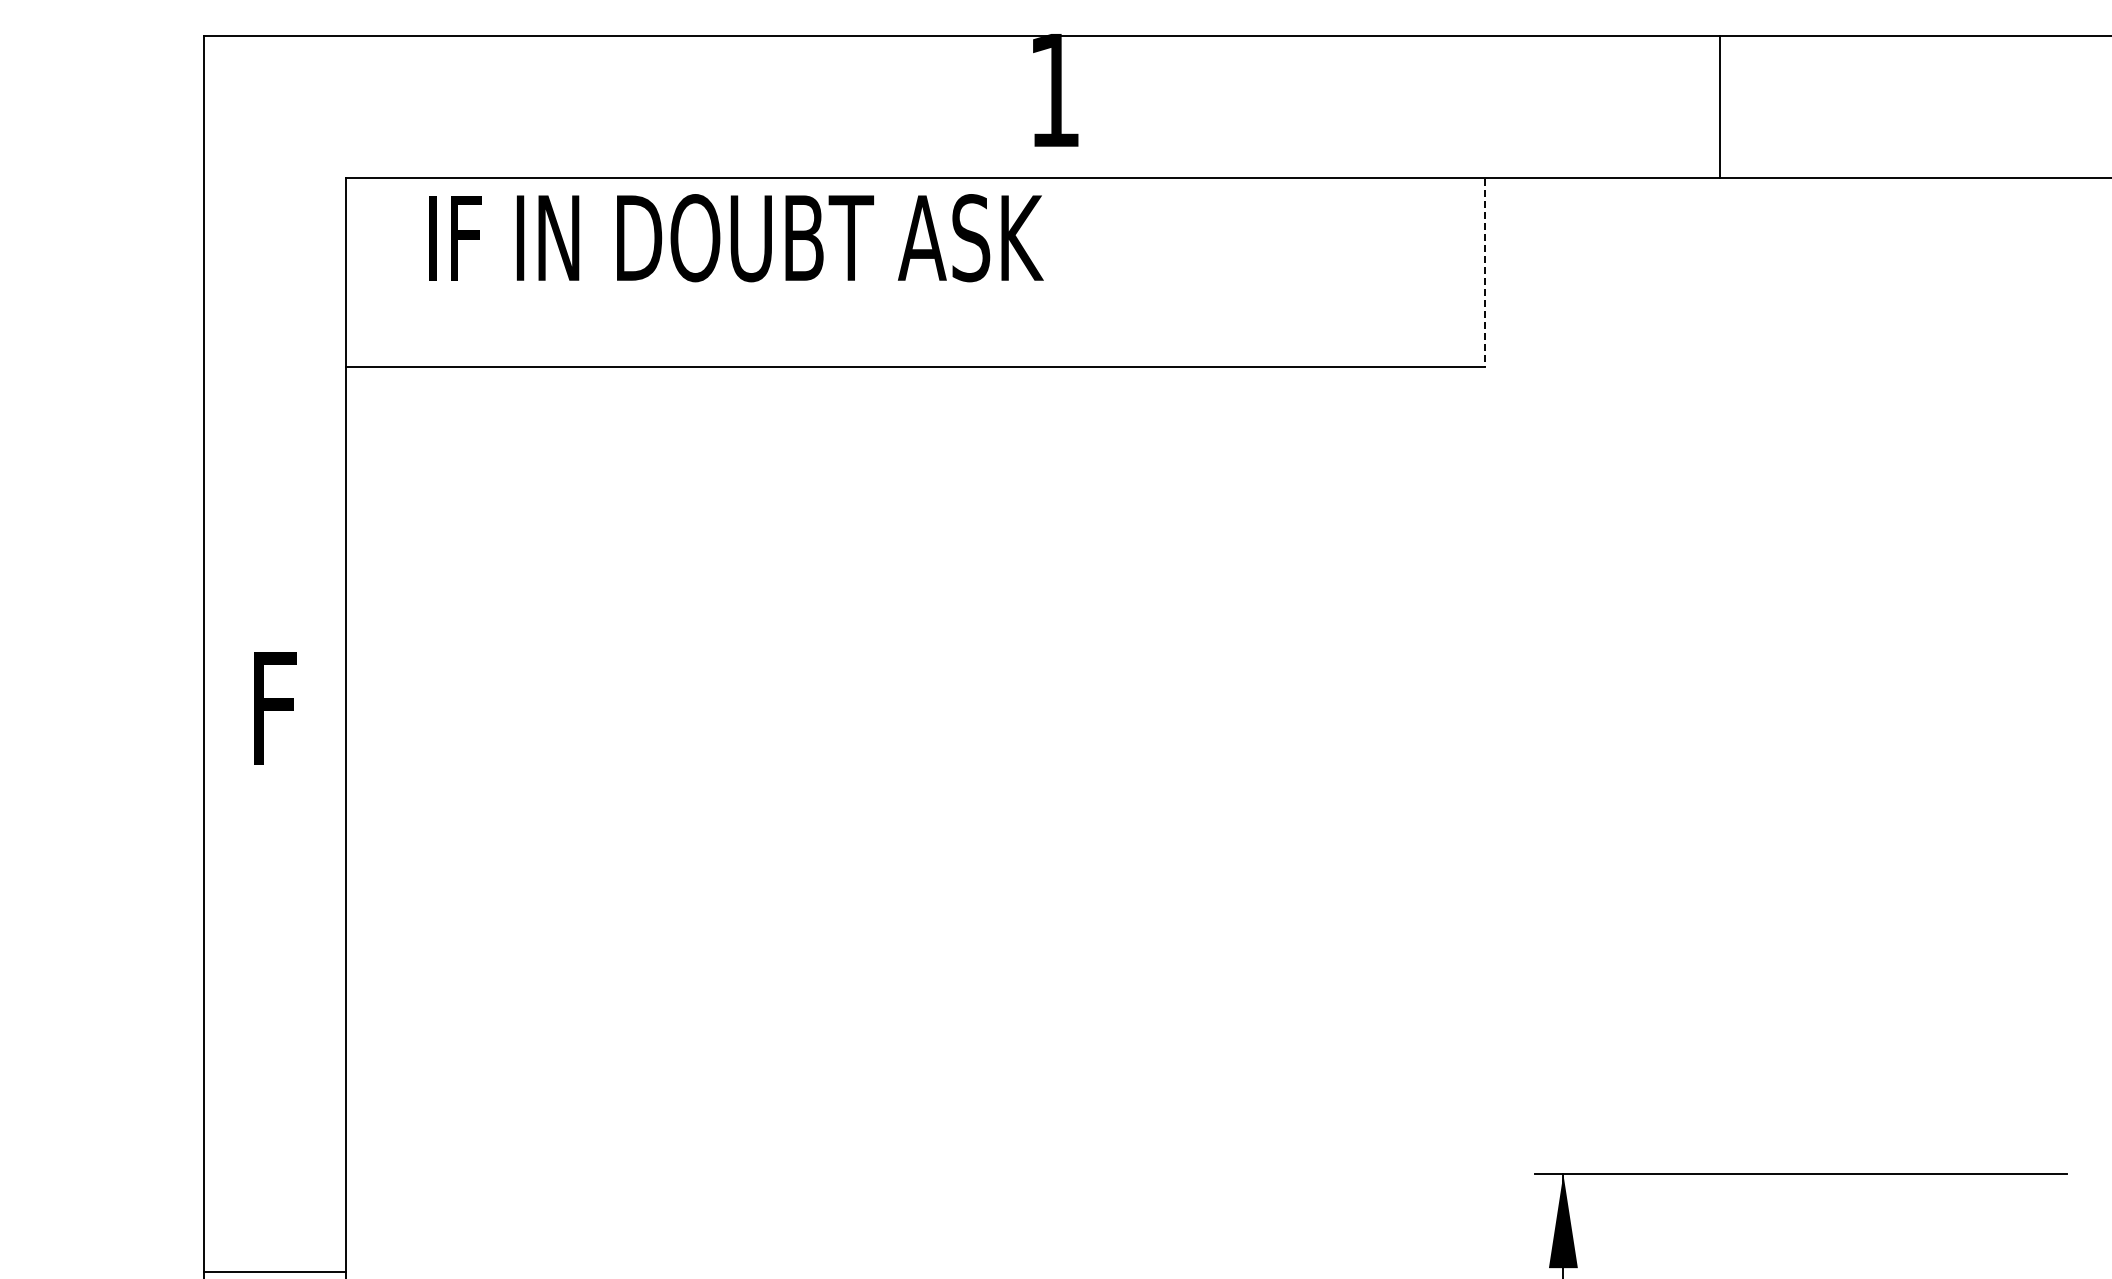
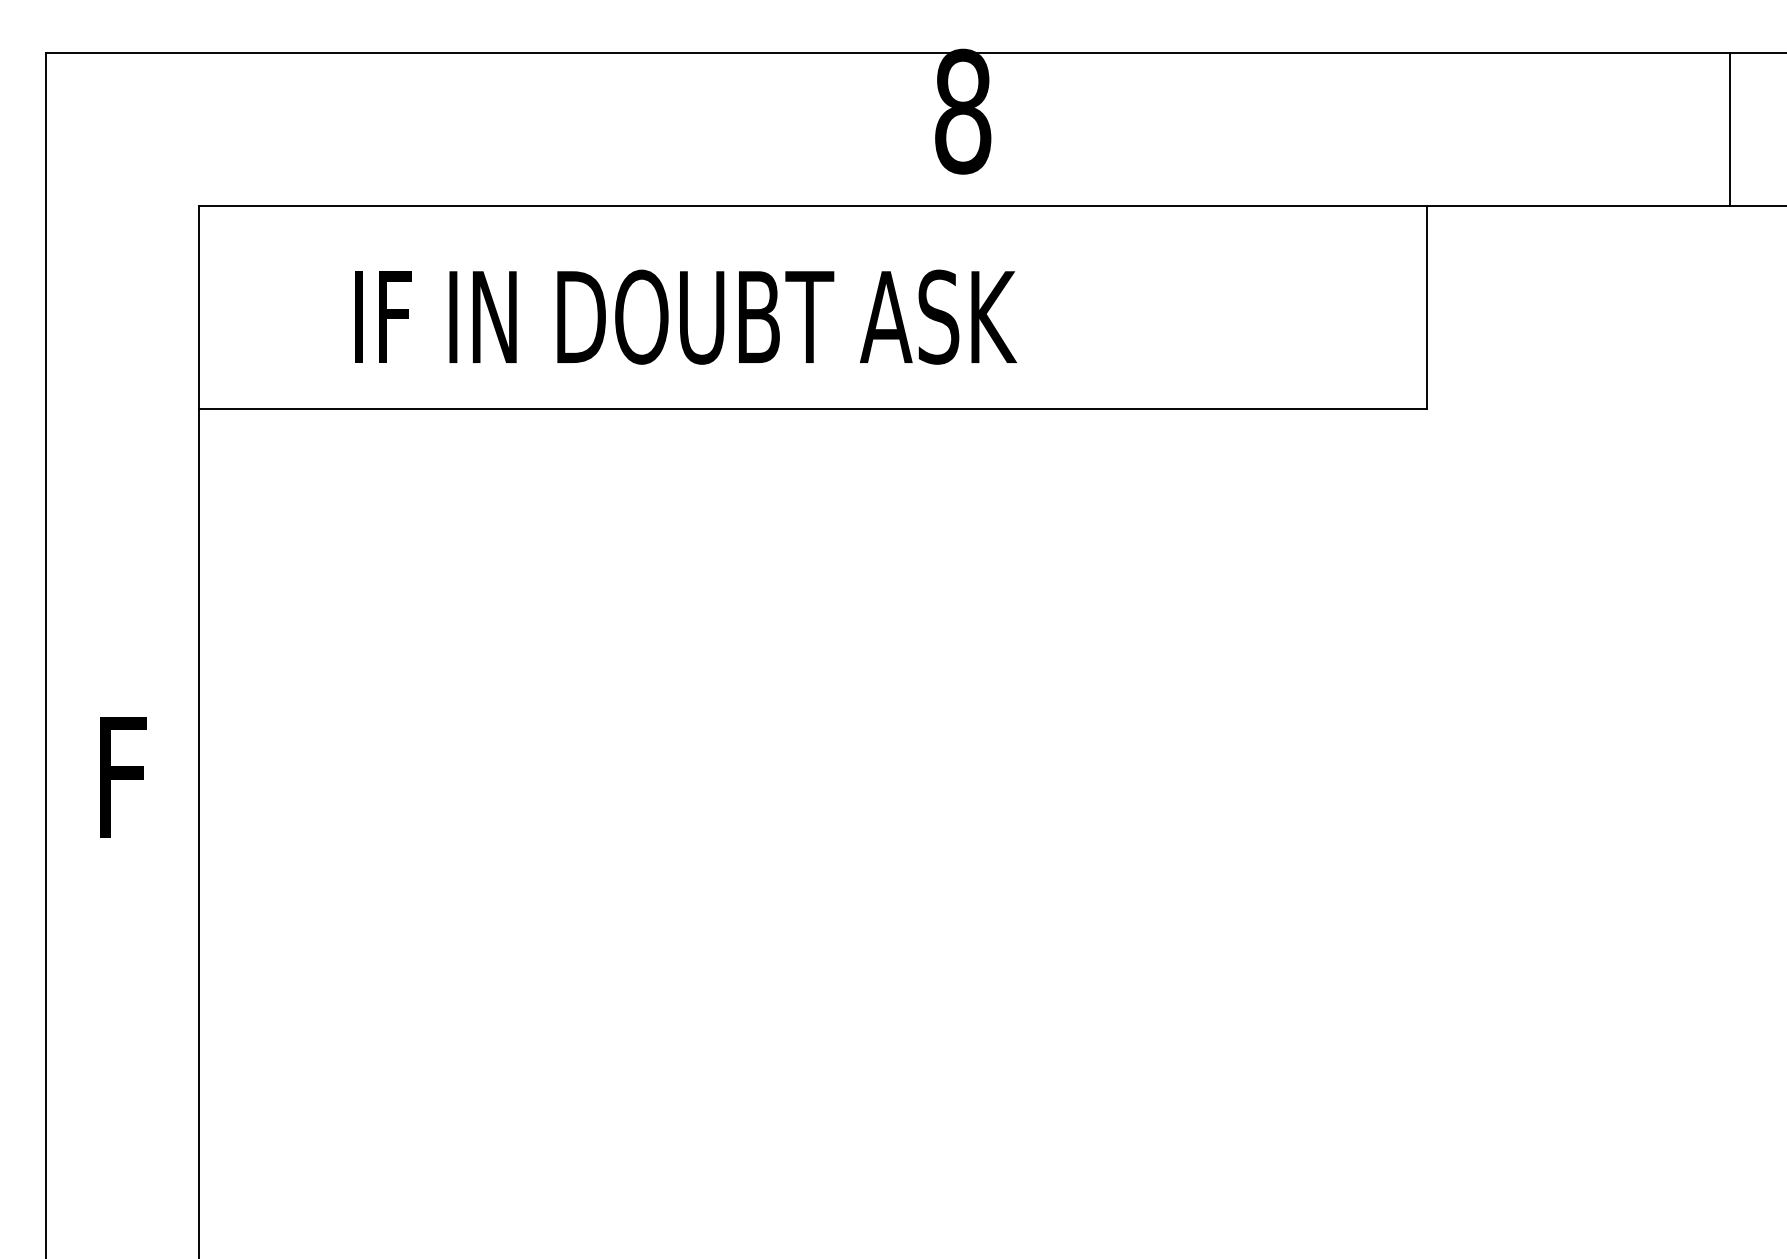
text: (1054, 90) -> (962, 111), 1 -> 8
line: (1720, 106) -> (1729, 129), moved
text: (736, 238) -> (686, 317), moved
line: (1485, 273) -> (1427, 308), dashed -> solid

